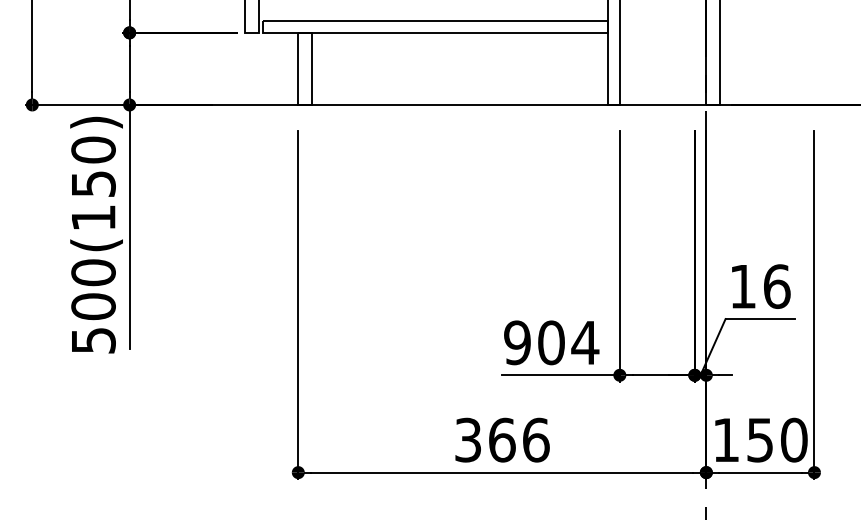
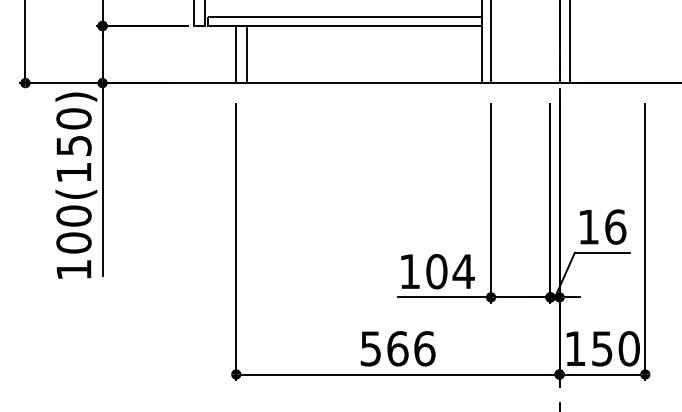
text: (93, 340) -> (73, 269), 500(150) -> 100(150)
text: (517, 342) -> (409, 271), 904 -> 104
text: (468, 439) -> (371, 348), 366 -> 566

